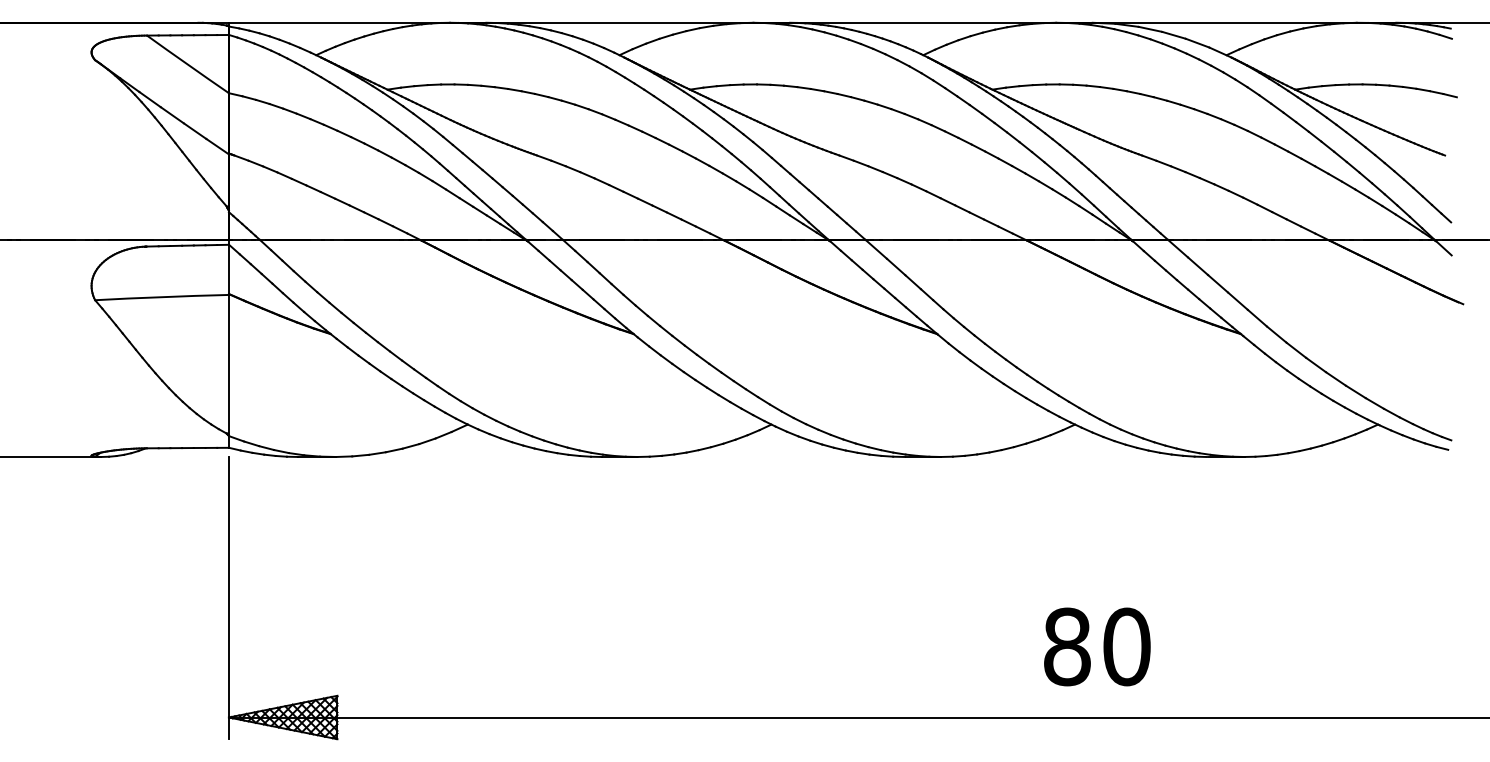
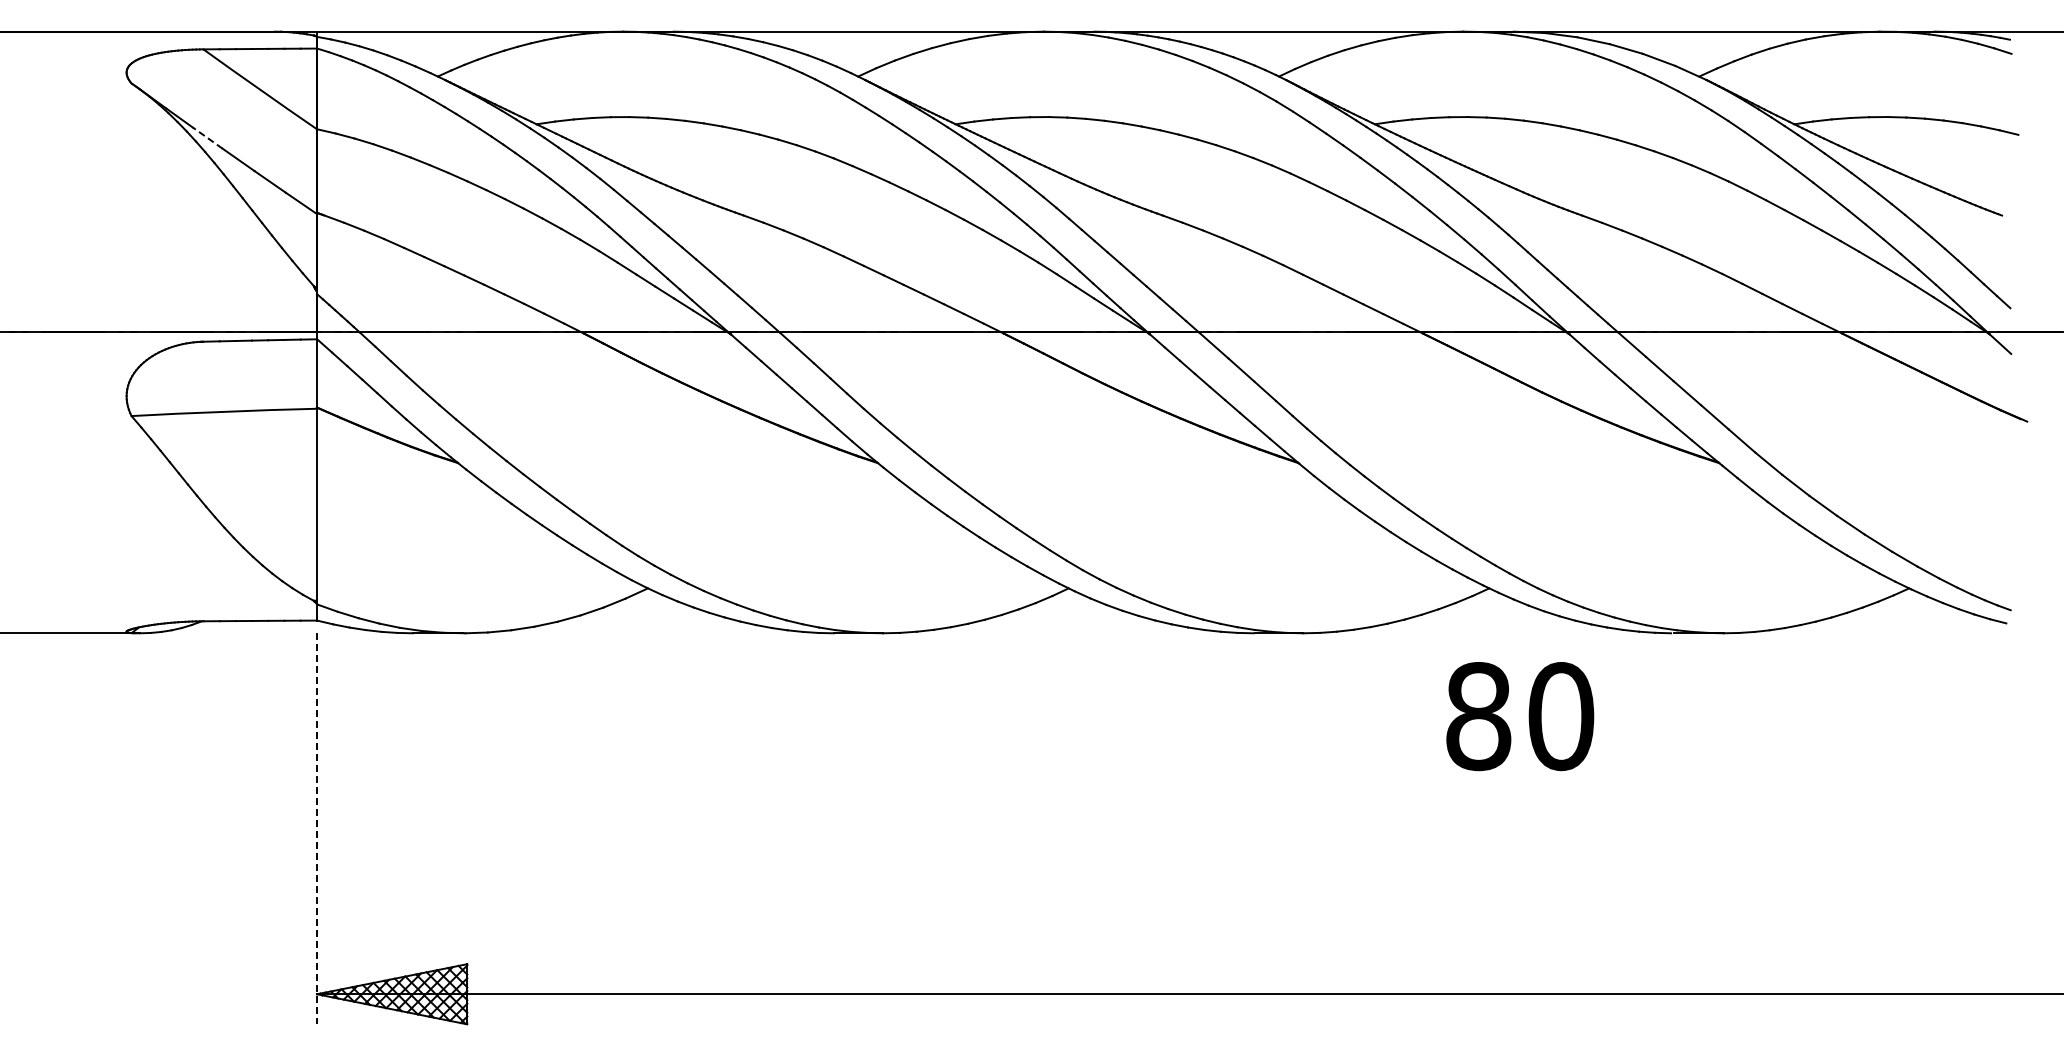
line: (149, 99) -> (207, 137), solid -> dashed
line: (228, 597) -> (316, 828), solid -> dashed
text: (1097, 646) -> (1520, 716), moved

